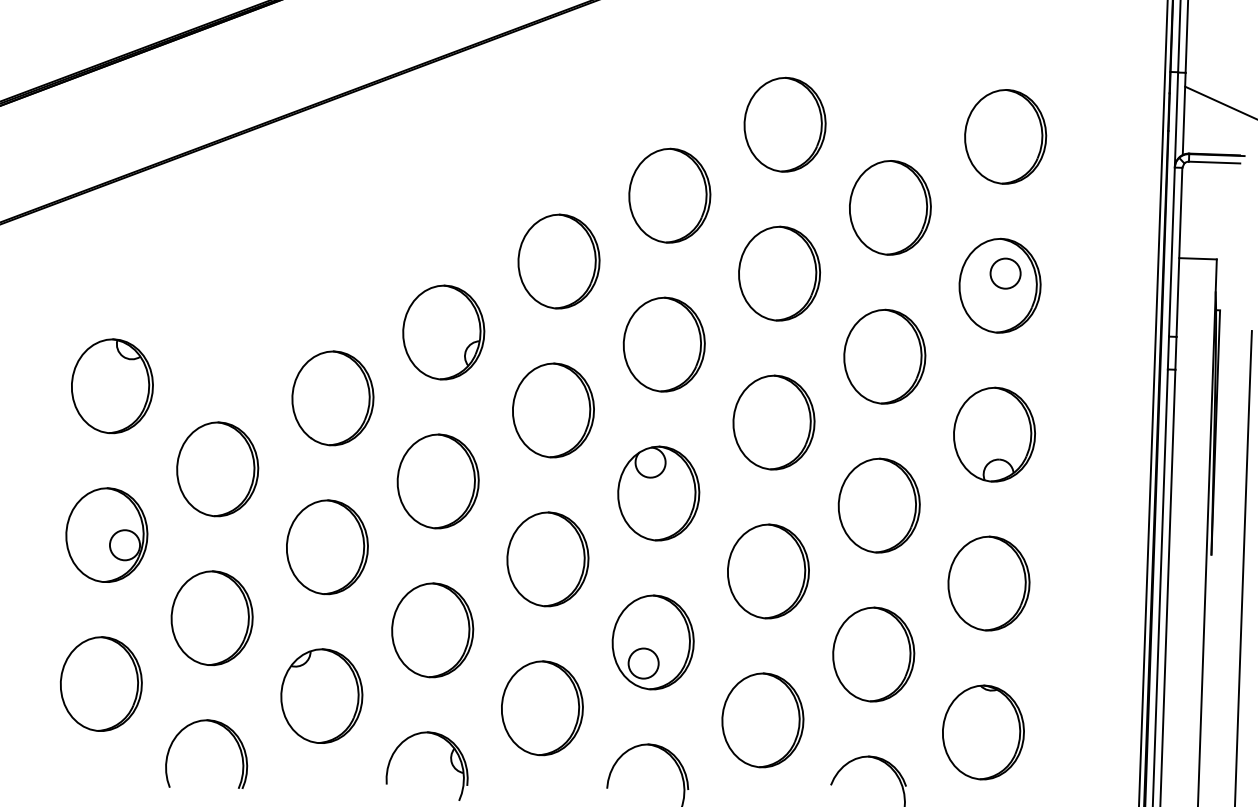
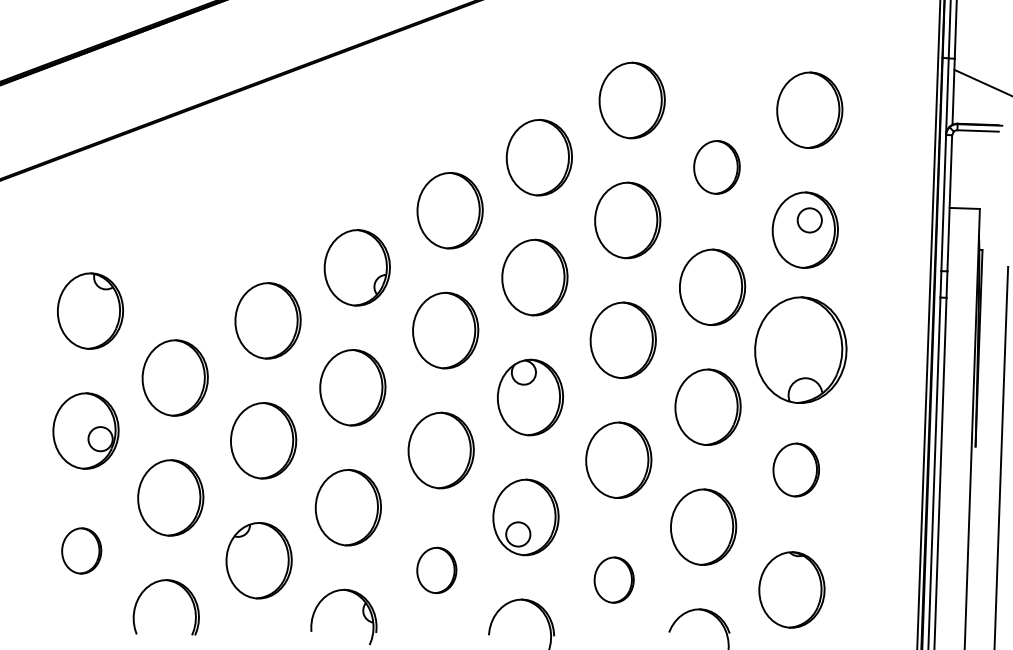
part: (889, 207) -> (716, 167), size x0.7
part: (994, 433) -> (800, 349), size x1.4
part: (987, 582) -> (795, 469), size x0.7
part: (101, 683) -> (81, 550), size x0.6
part: (542, 708) -> (436, 570), size x0.6
part: (761, 719) -> (613, 579), size x0.6

